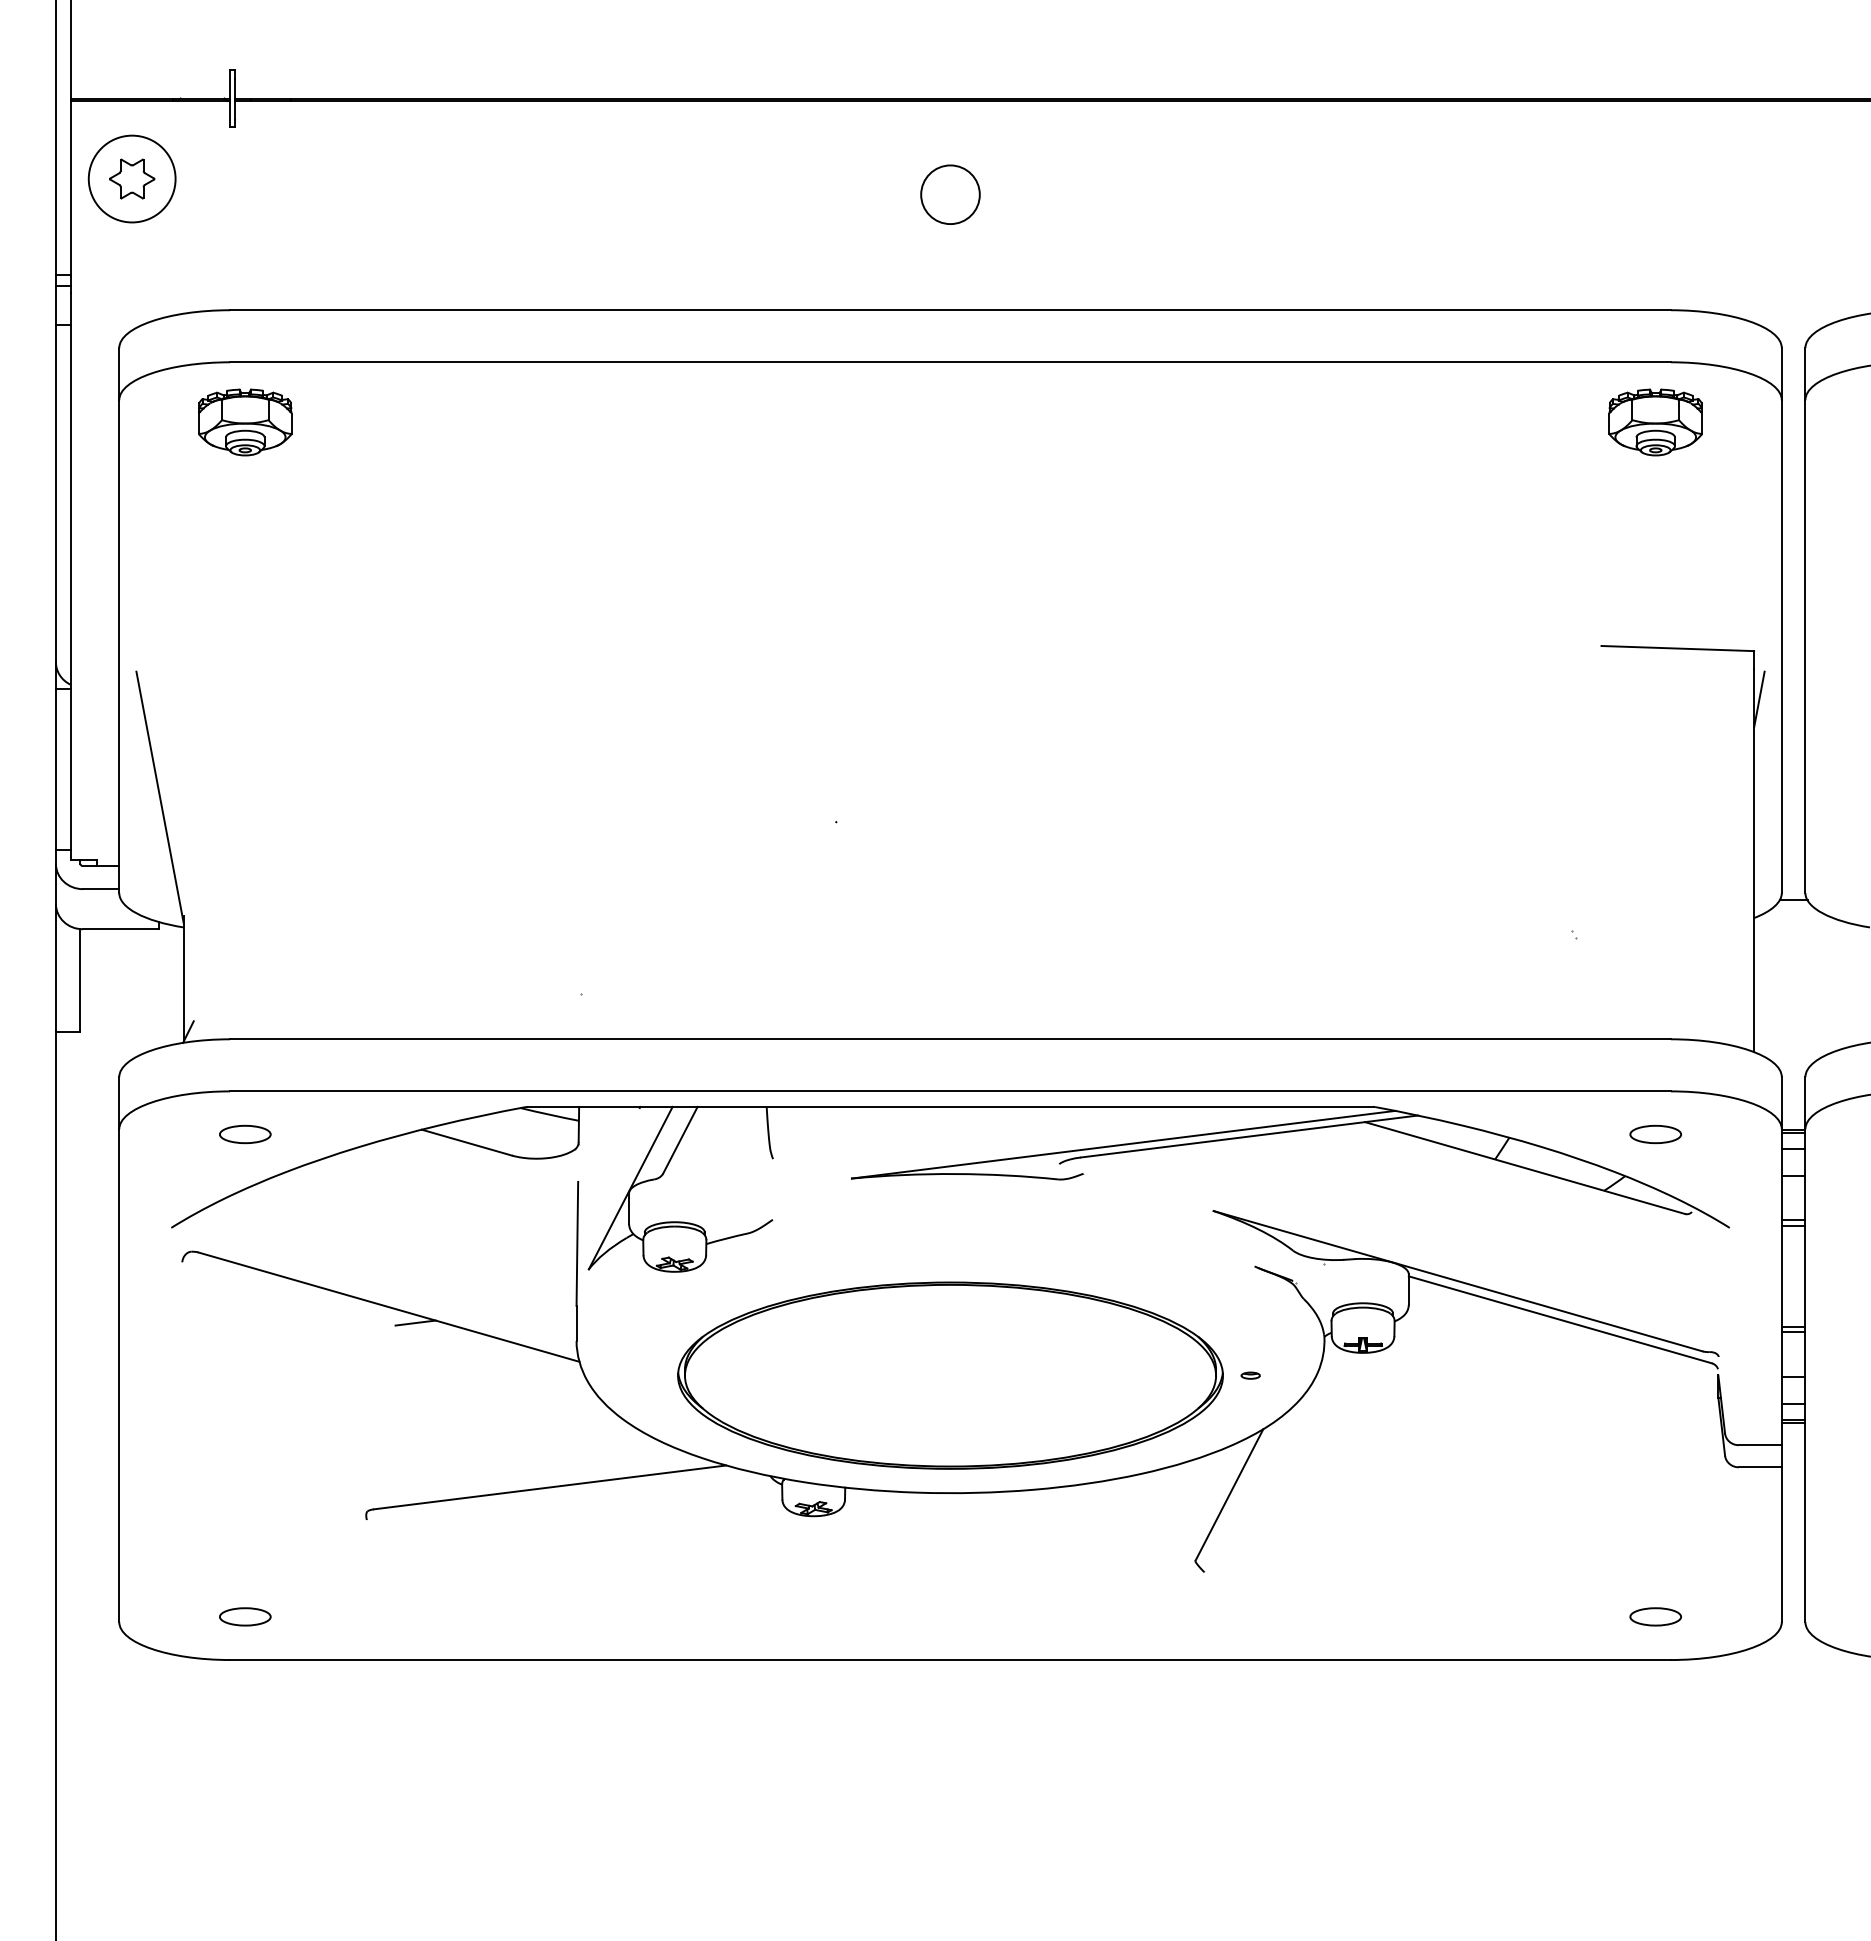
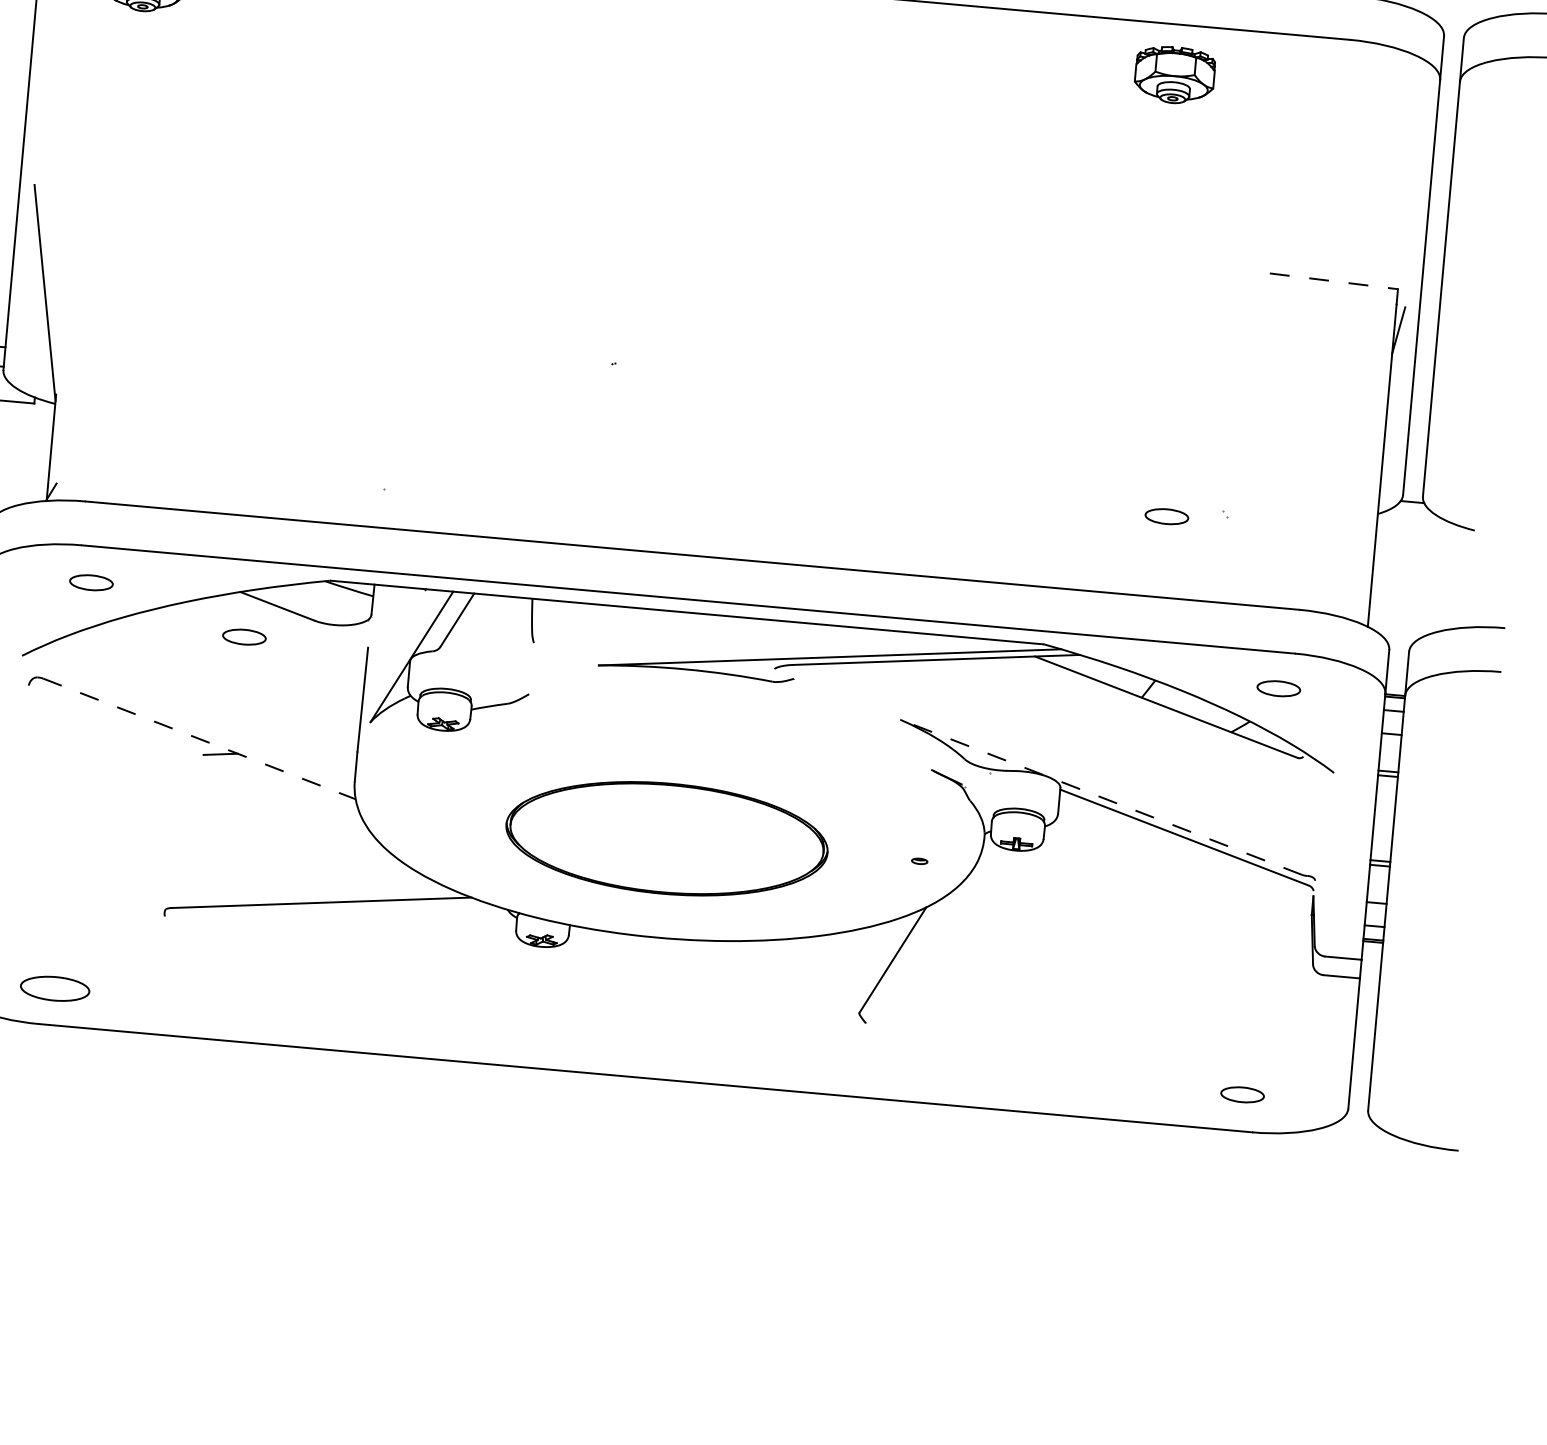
part: (1655, 422) -> (1174, 75), moved
line: (1678, 648) -> (1334, 281), solid -> dashed
part: (1505, 943) -> (1166, 516), added
part: (431, 1182) -> (244, 637), added
line: (1457, 1281) -> (1100, 797), solid -> dashed
line: (389, 1307) -> (199, 739), solid -> dashed
part: (950, 1375) -> (667, 838), size x0.7
part: (245, 1616) -> (55, 988), size x1.6

